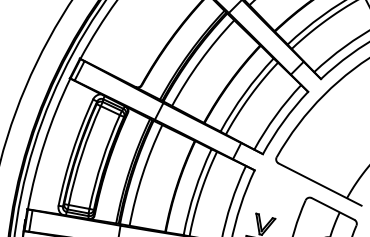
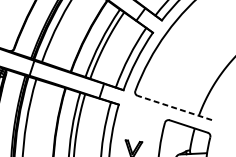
line: (319, 184) -> (174, 108), solid -> dashed

